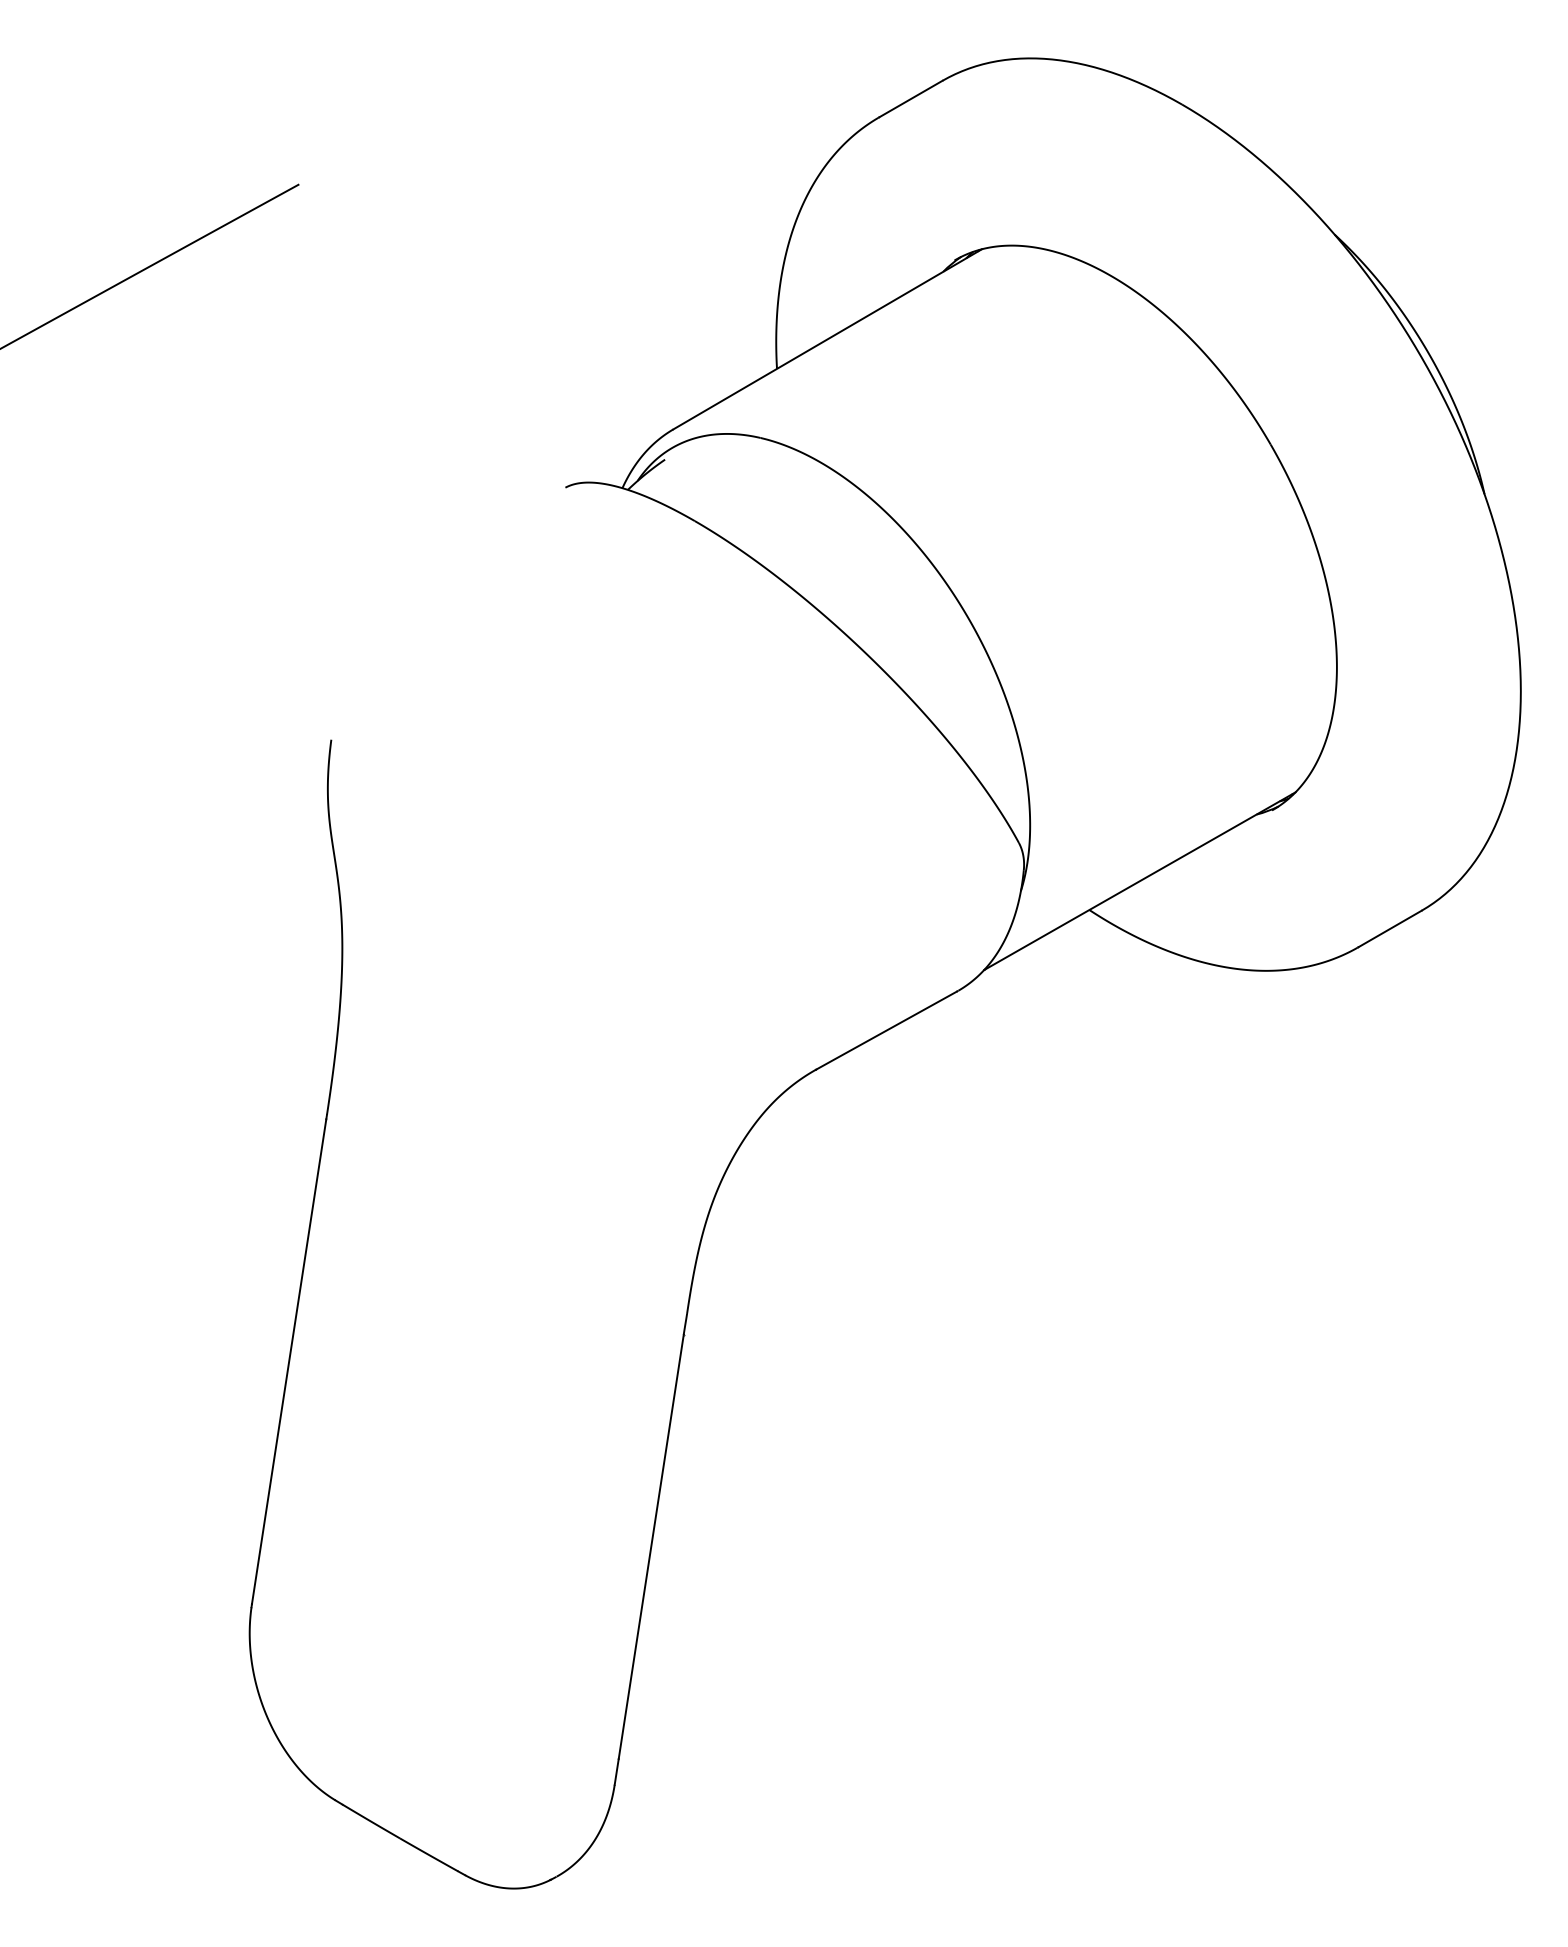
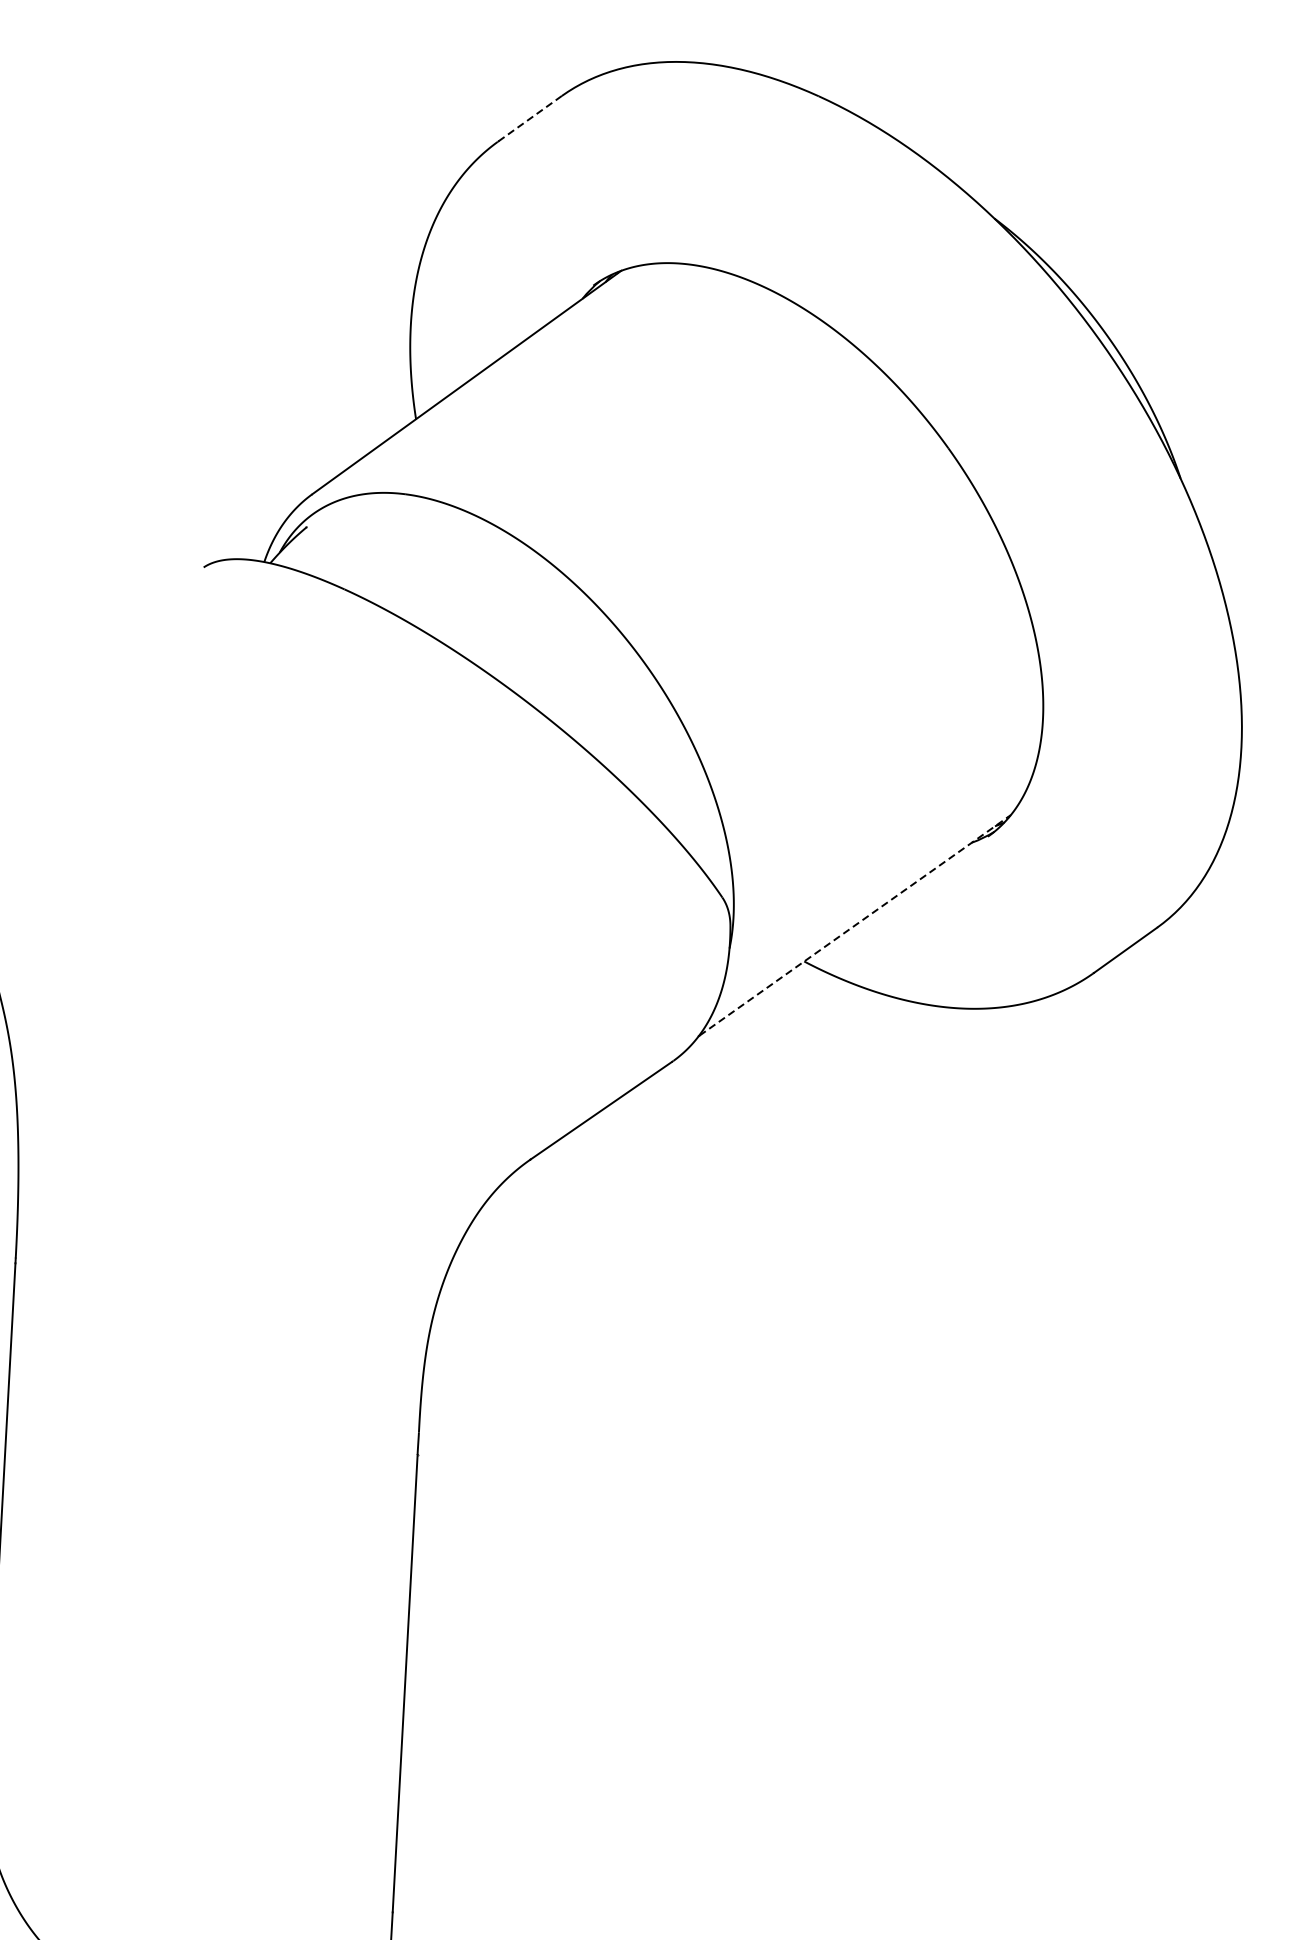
line: (910, 99) -> (529, 119), solid -> dashed
line: (1140, 880) -> (855, 924), solid -> dashed

